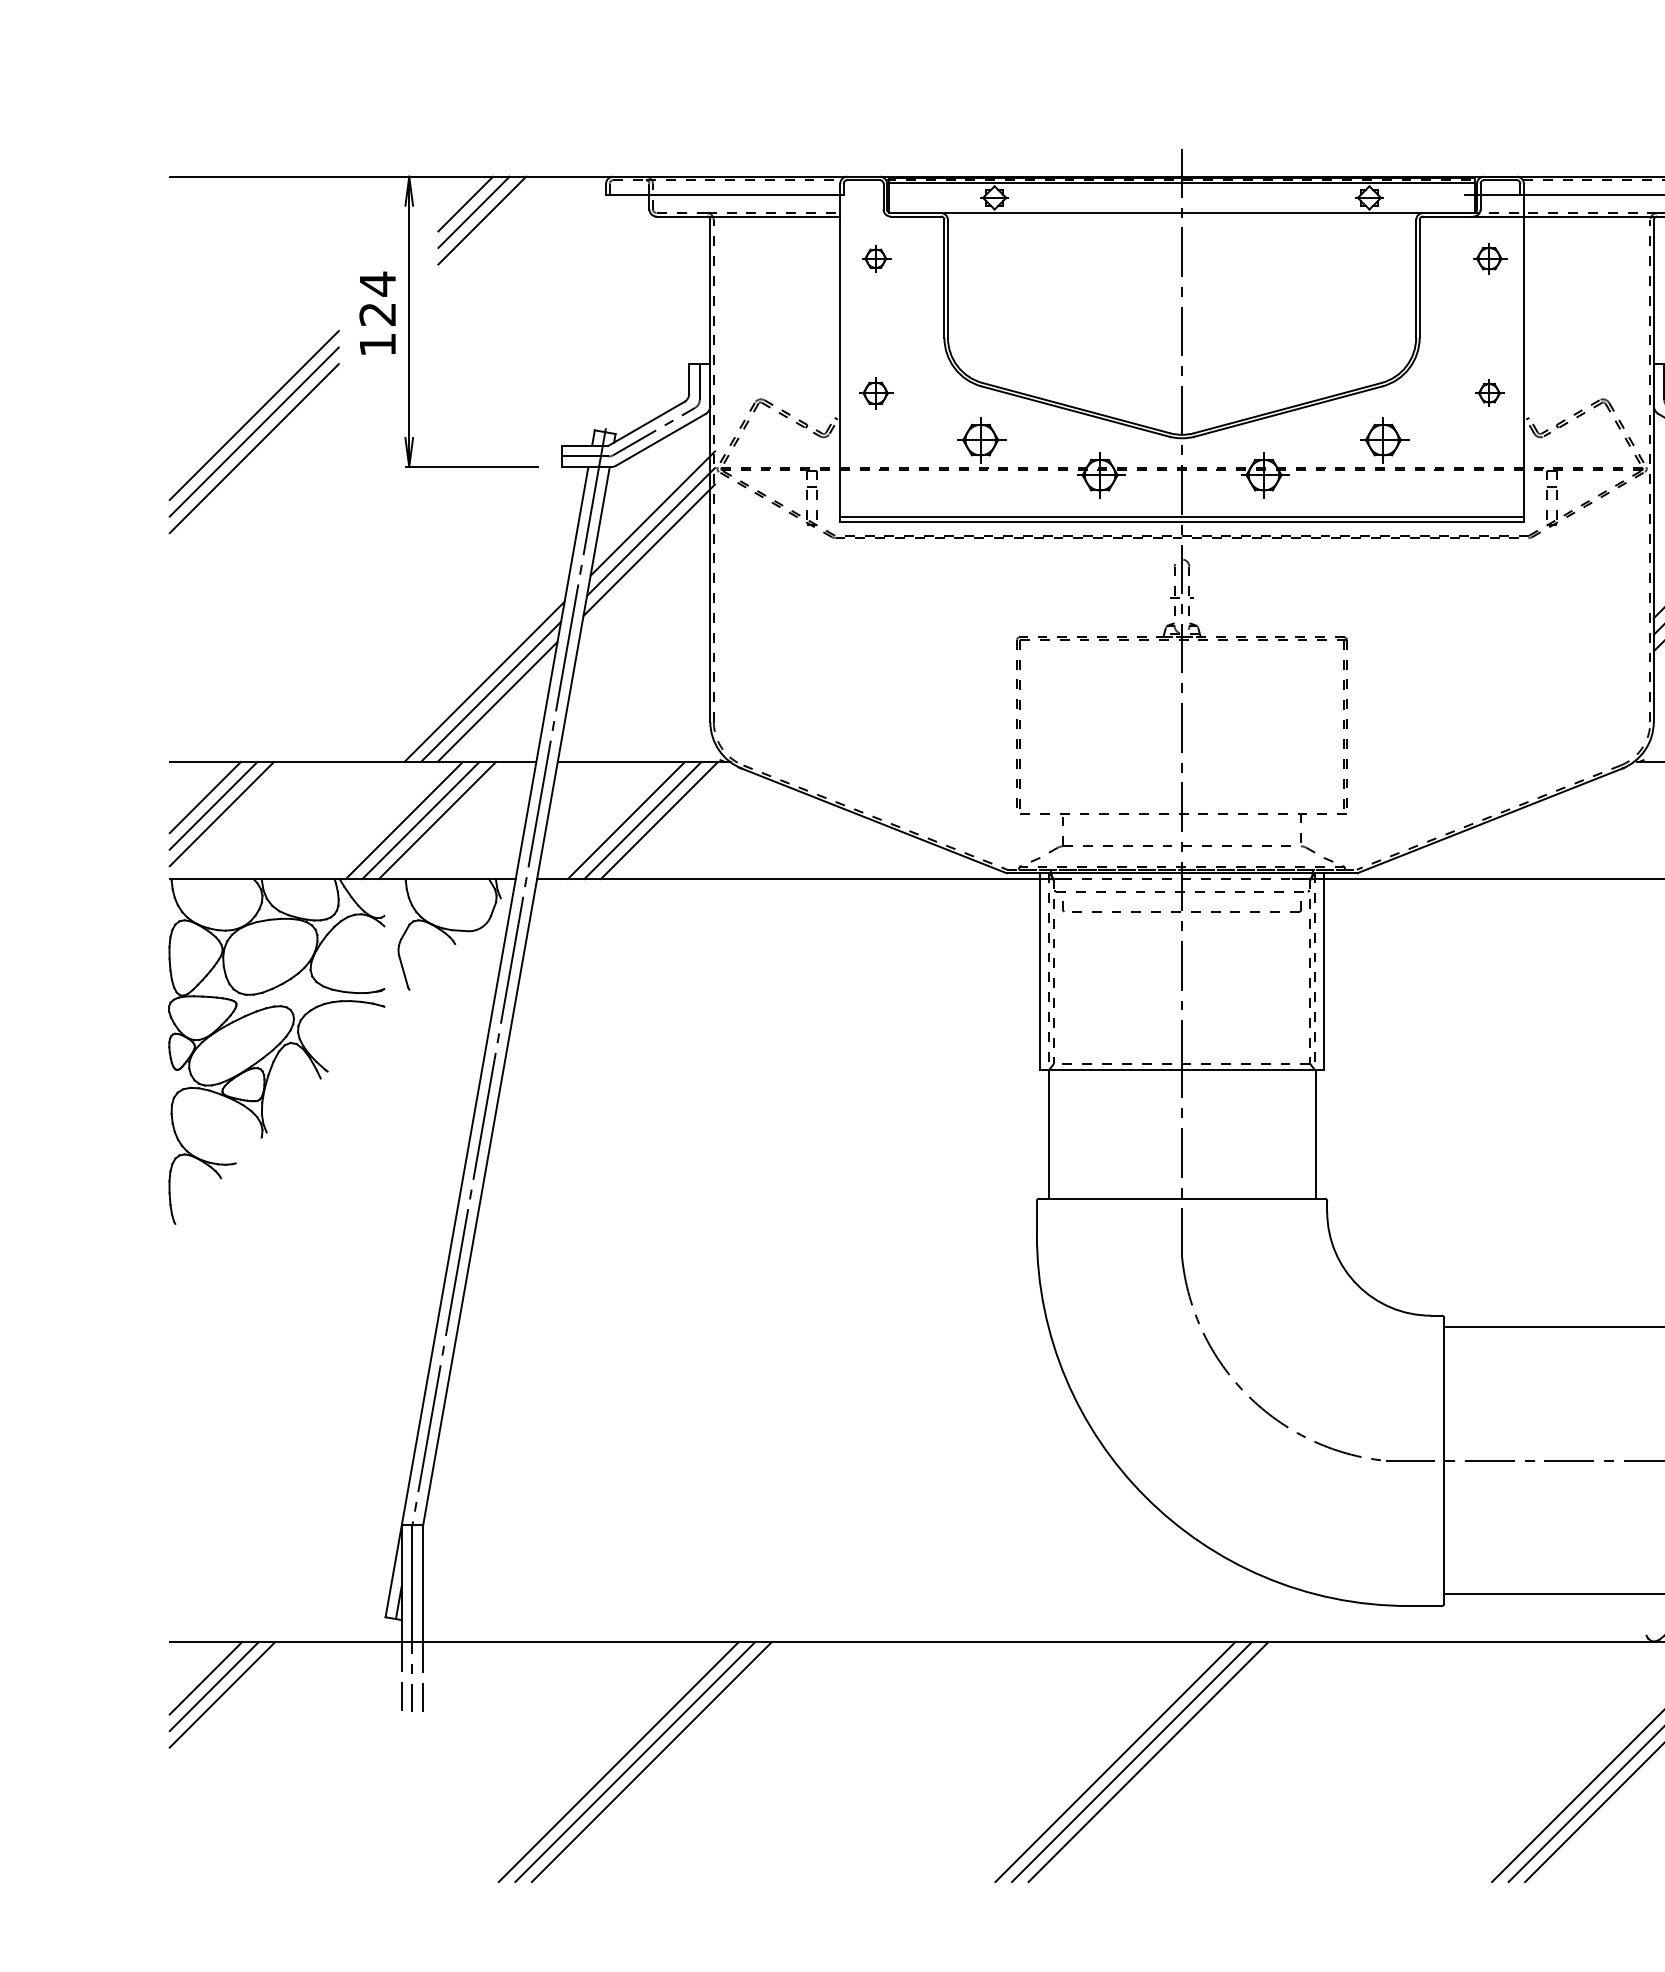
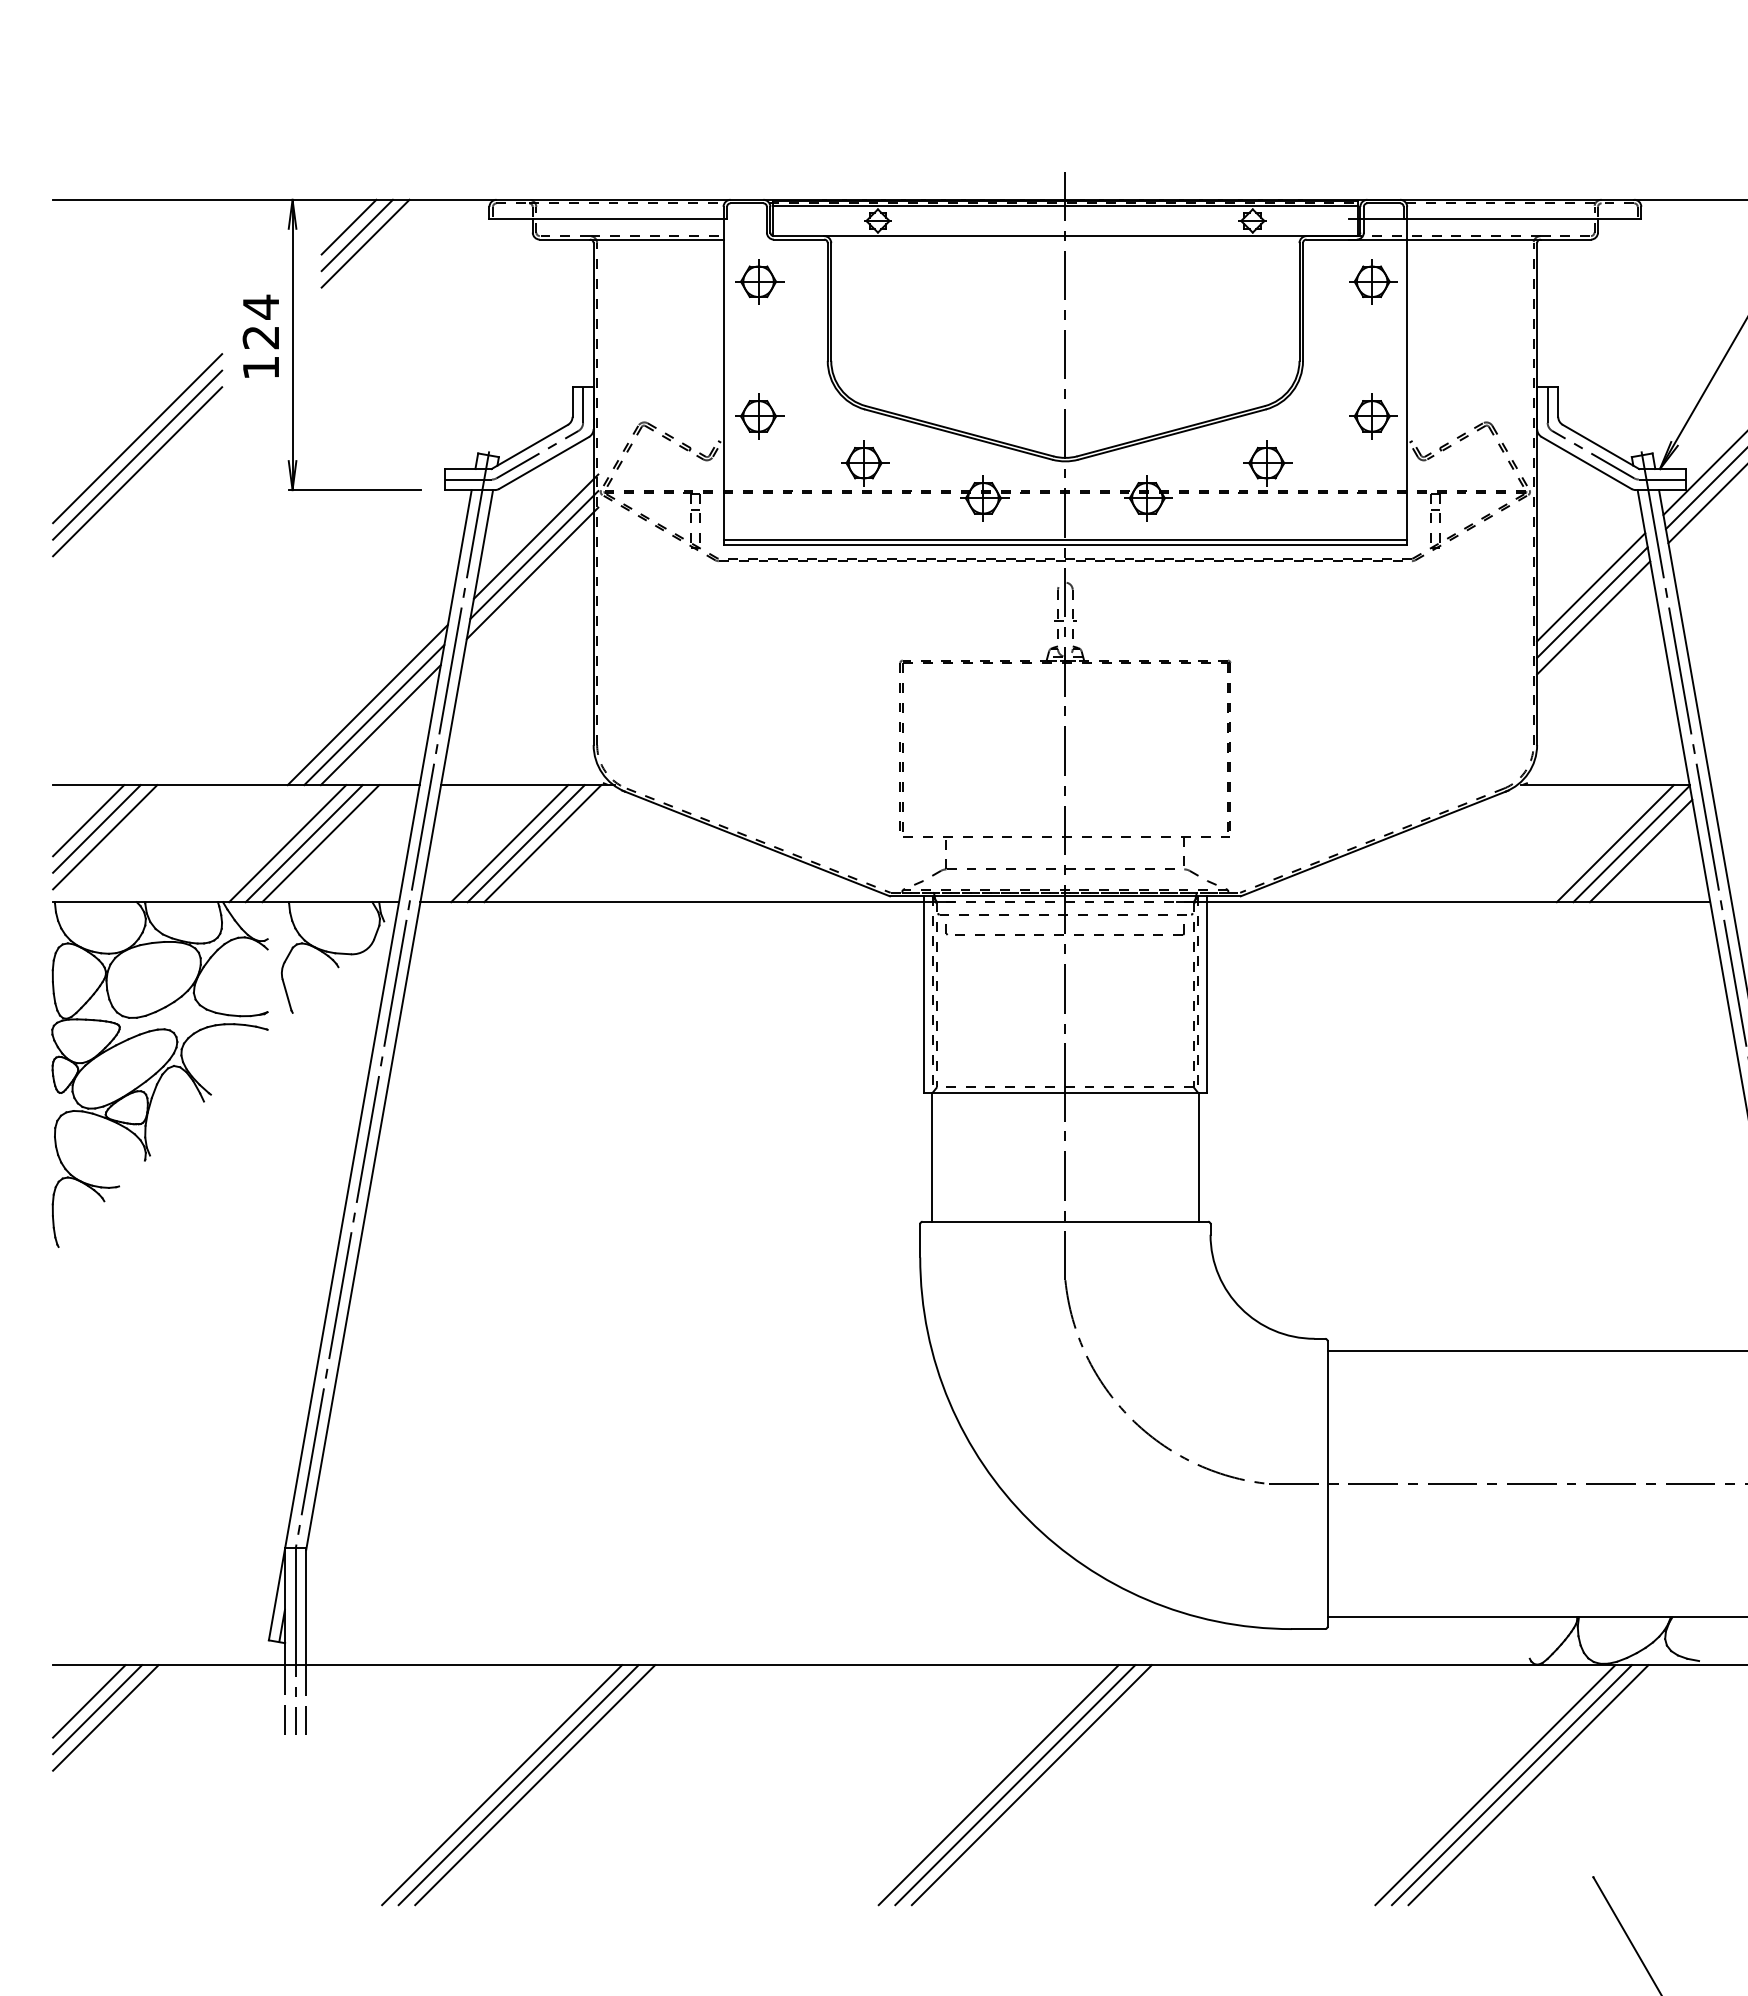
part: (876, 258) -> (759, 281), size x1.67
part: (1490, 258) -> (1373, 281), size x1.43
part: (876, 393) -> (759, 416), size x1.43
part: (1490, 393) -> (1373, 416), size x1.67

